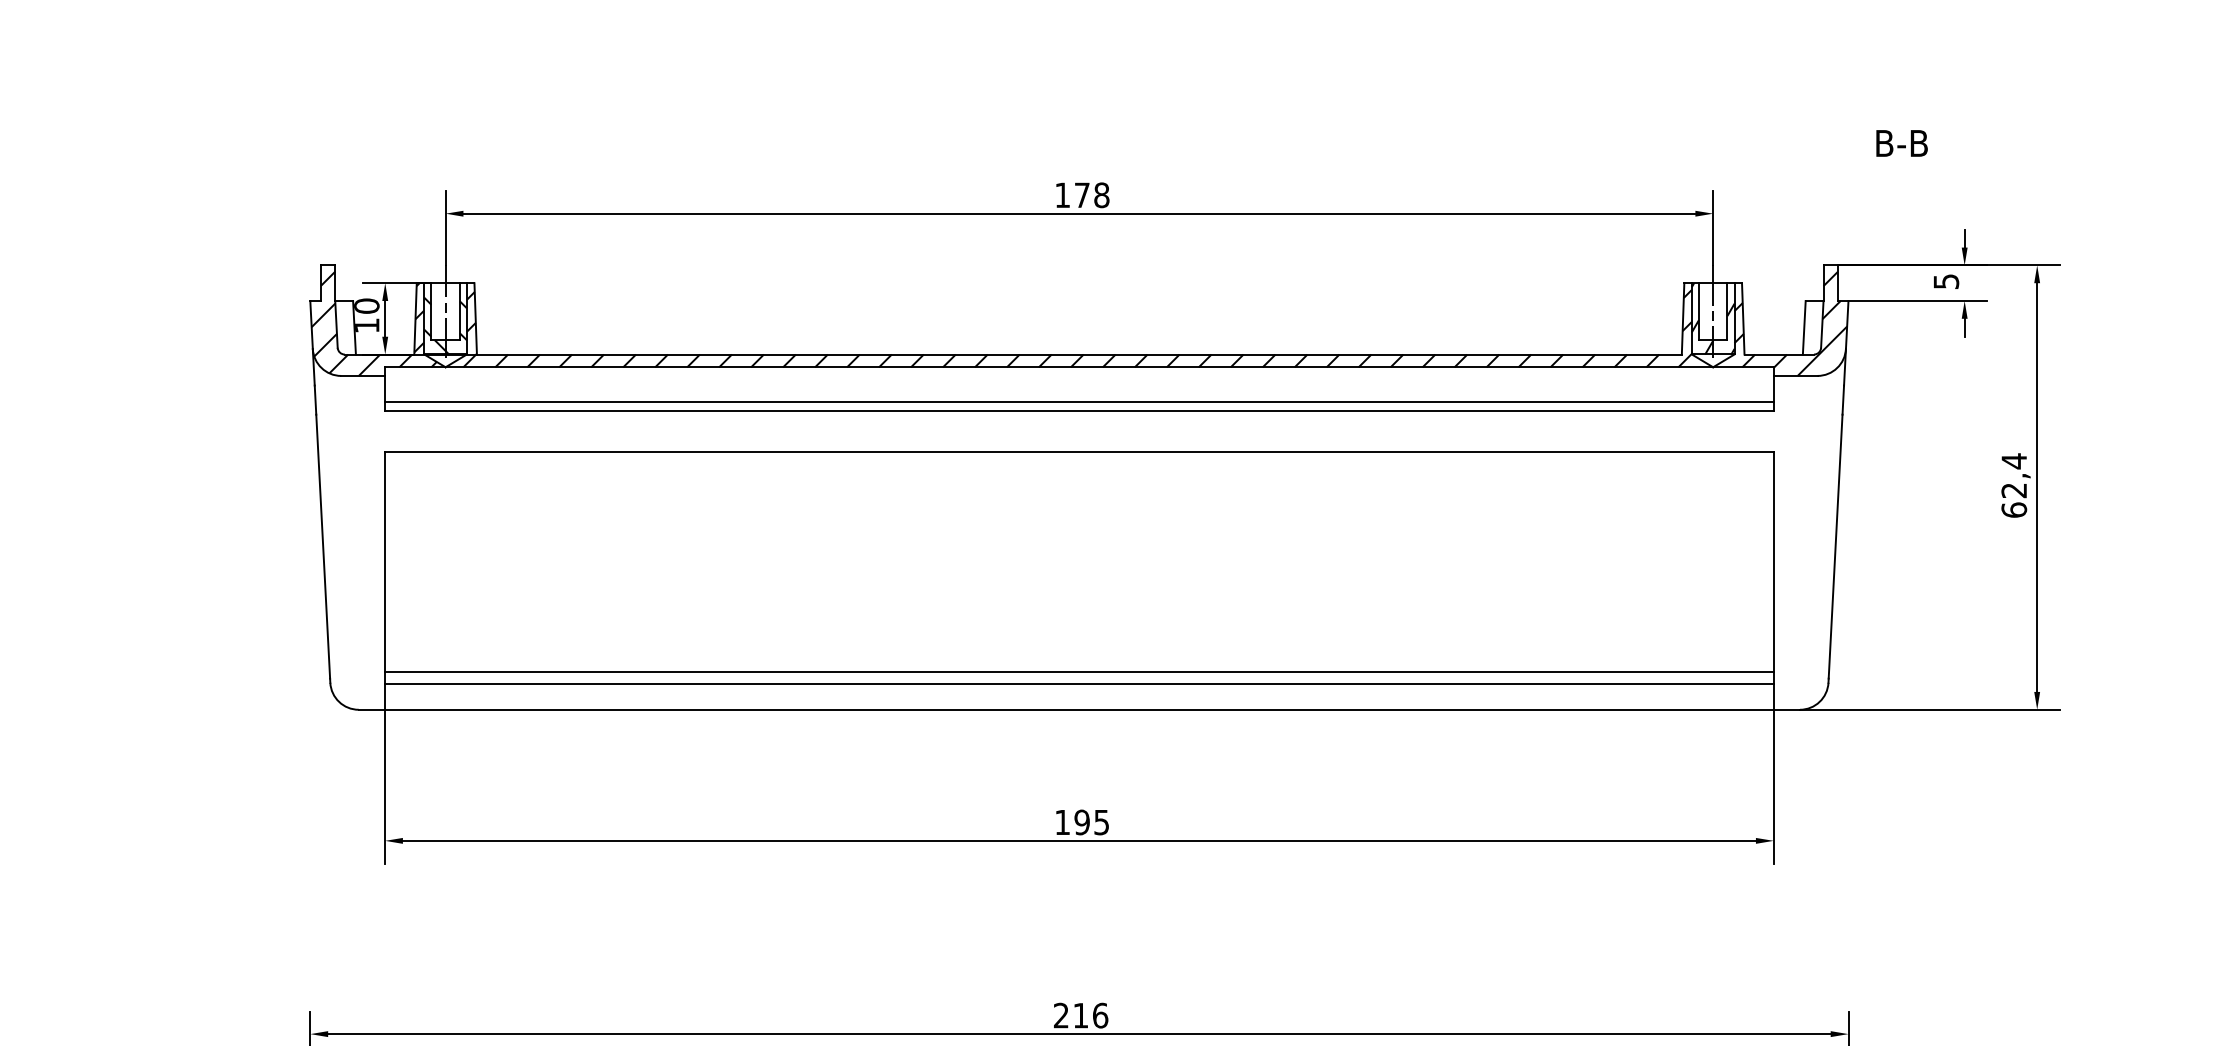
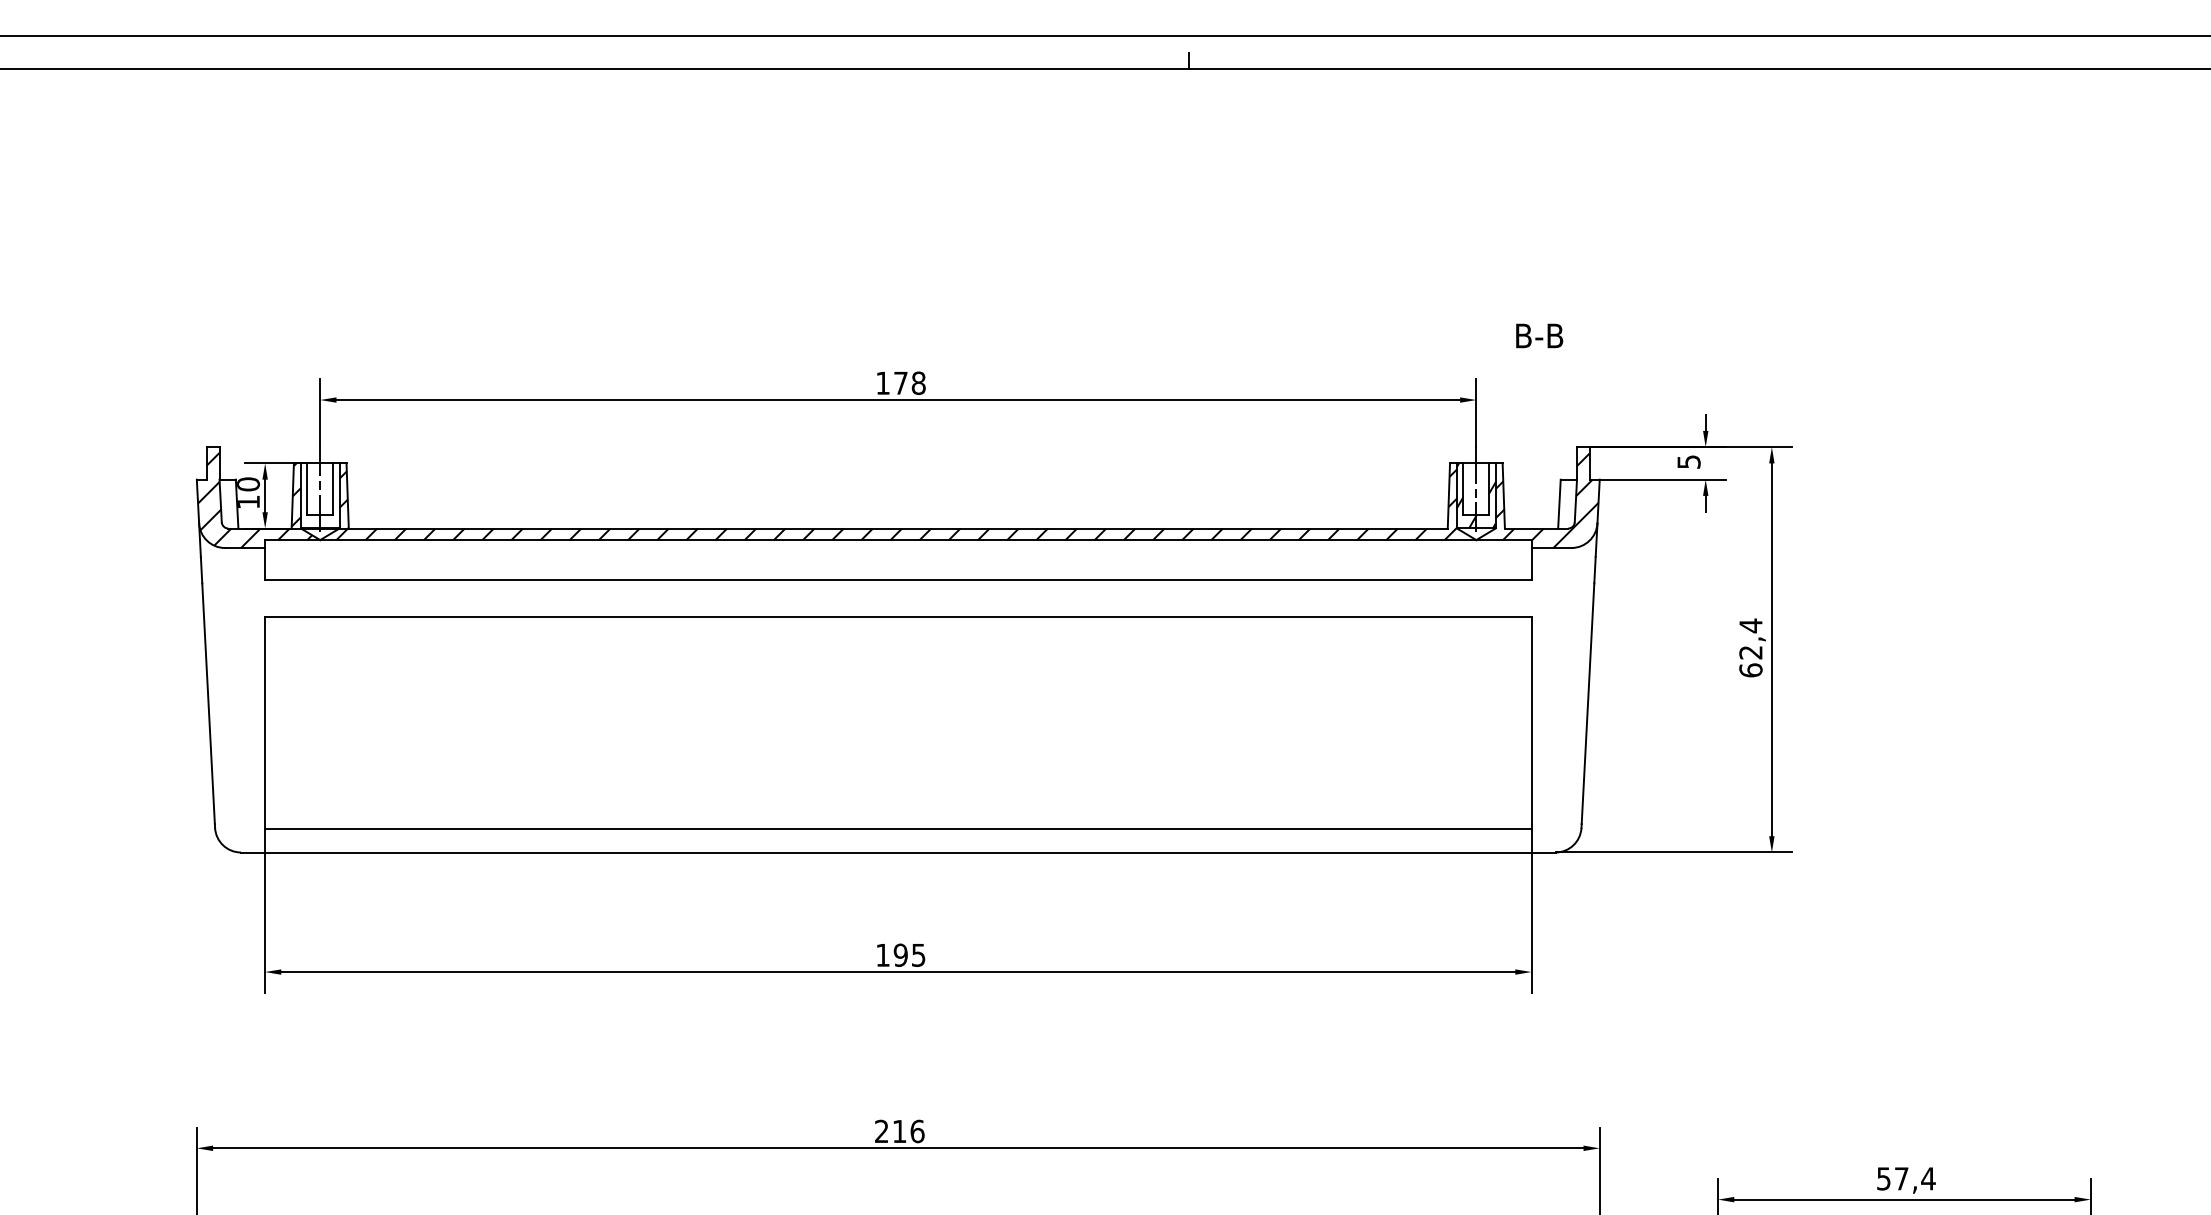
text: (1901, 142) -> (1539, 335), moved
hatch: (444, 326) -> (319, 502), removed
line: (1079, 401) -> (898, 571), removed
line: (1079, 672) -> (898, 818), removed

